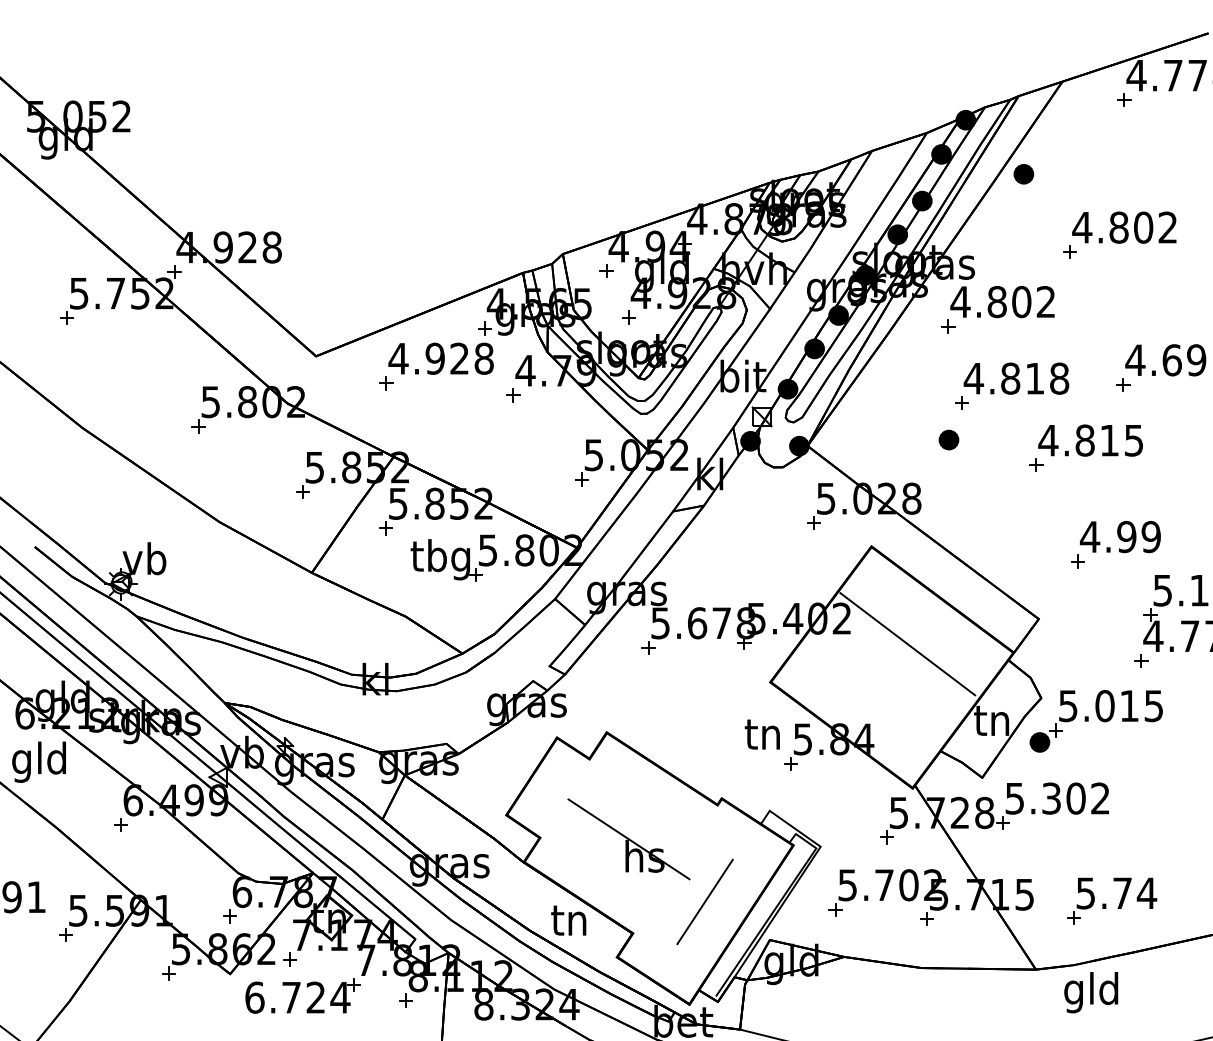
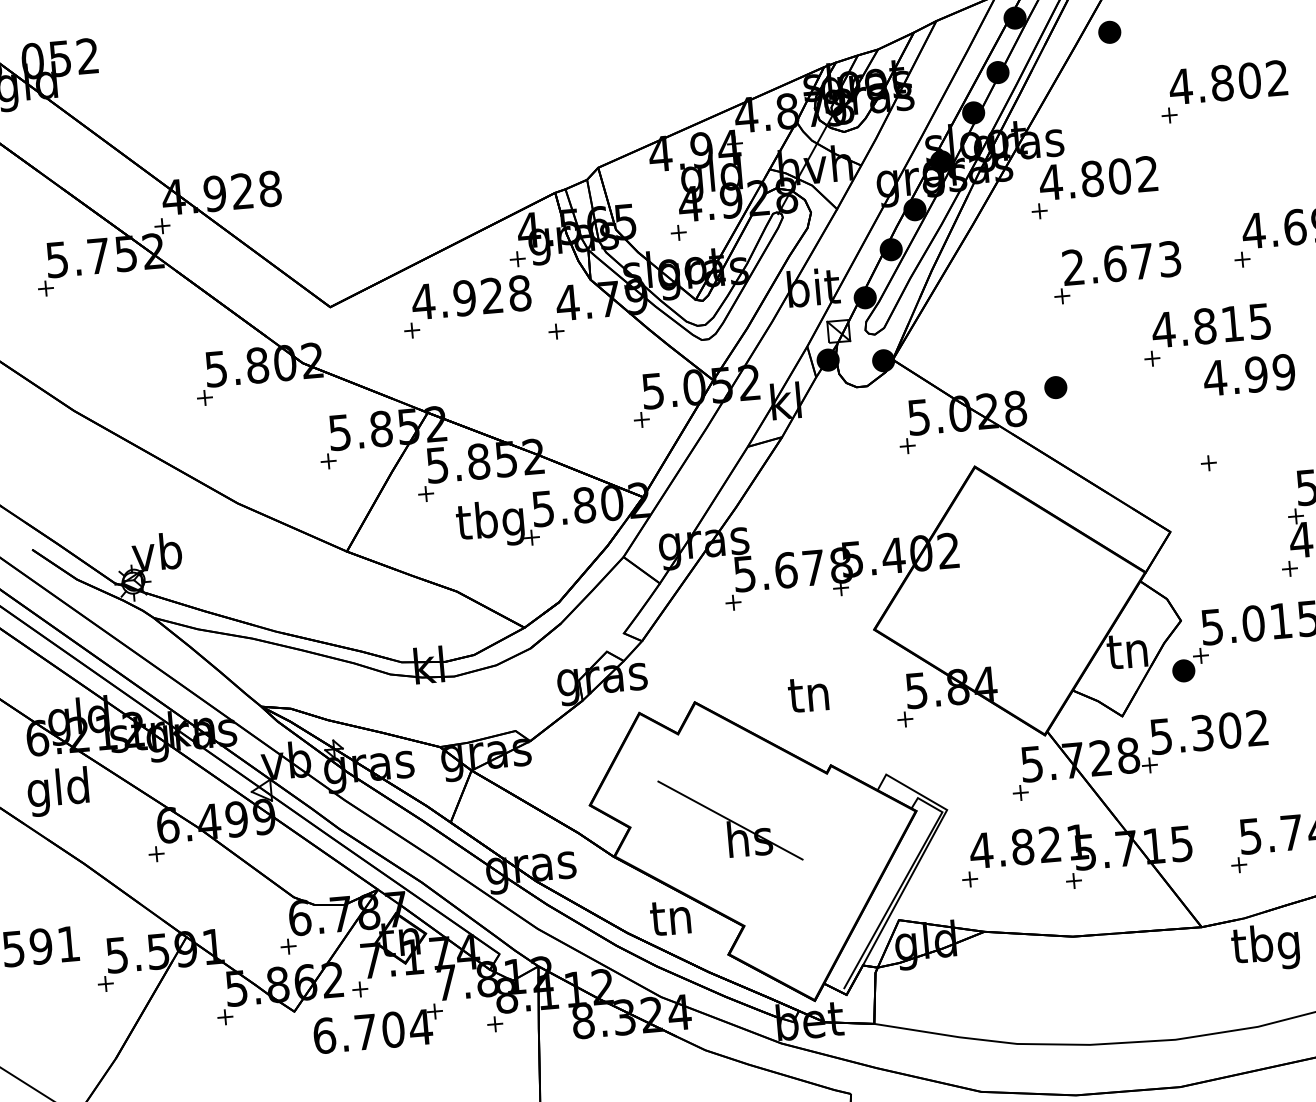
part: (606, 270) -> (649, 181), removed
text: (1016, 378) -> (1121, 263), 4.818 -> 2.673
part: (948, 439) -> (1055, 387), moved
text: (1119, 537) -> (1248, 375), moved
line: (907, 644) -> (1024, 573), removed
text: (761, 734) -> (807, 694), moved
text: (889, 885) -> (1028, 846), 5.702 -> 4.821
line: (704, 901) -> (821, 883), removed
text: (1090, 992) -> (1265, 947), gld -> tbg
text: (315, 997) -> (392, 1029), 6.724 -> 6.704

